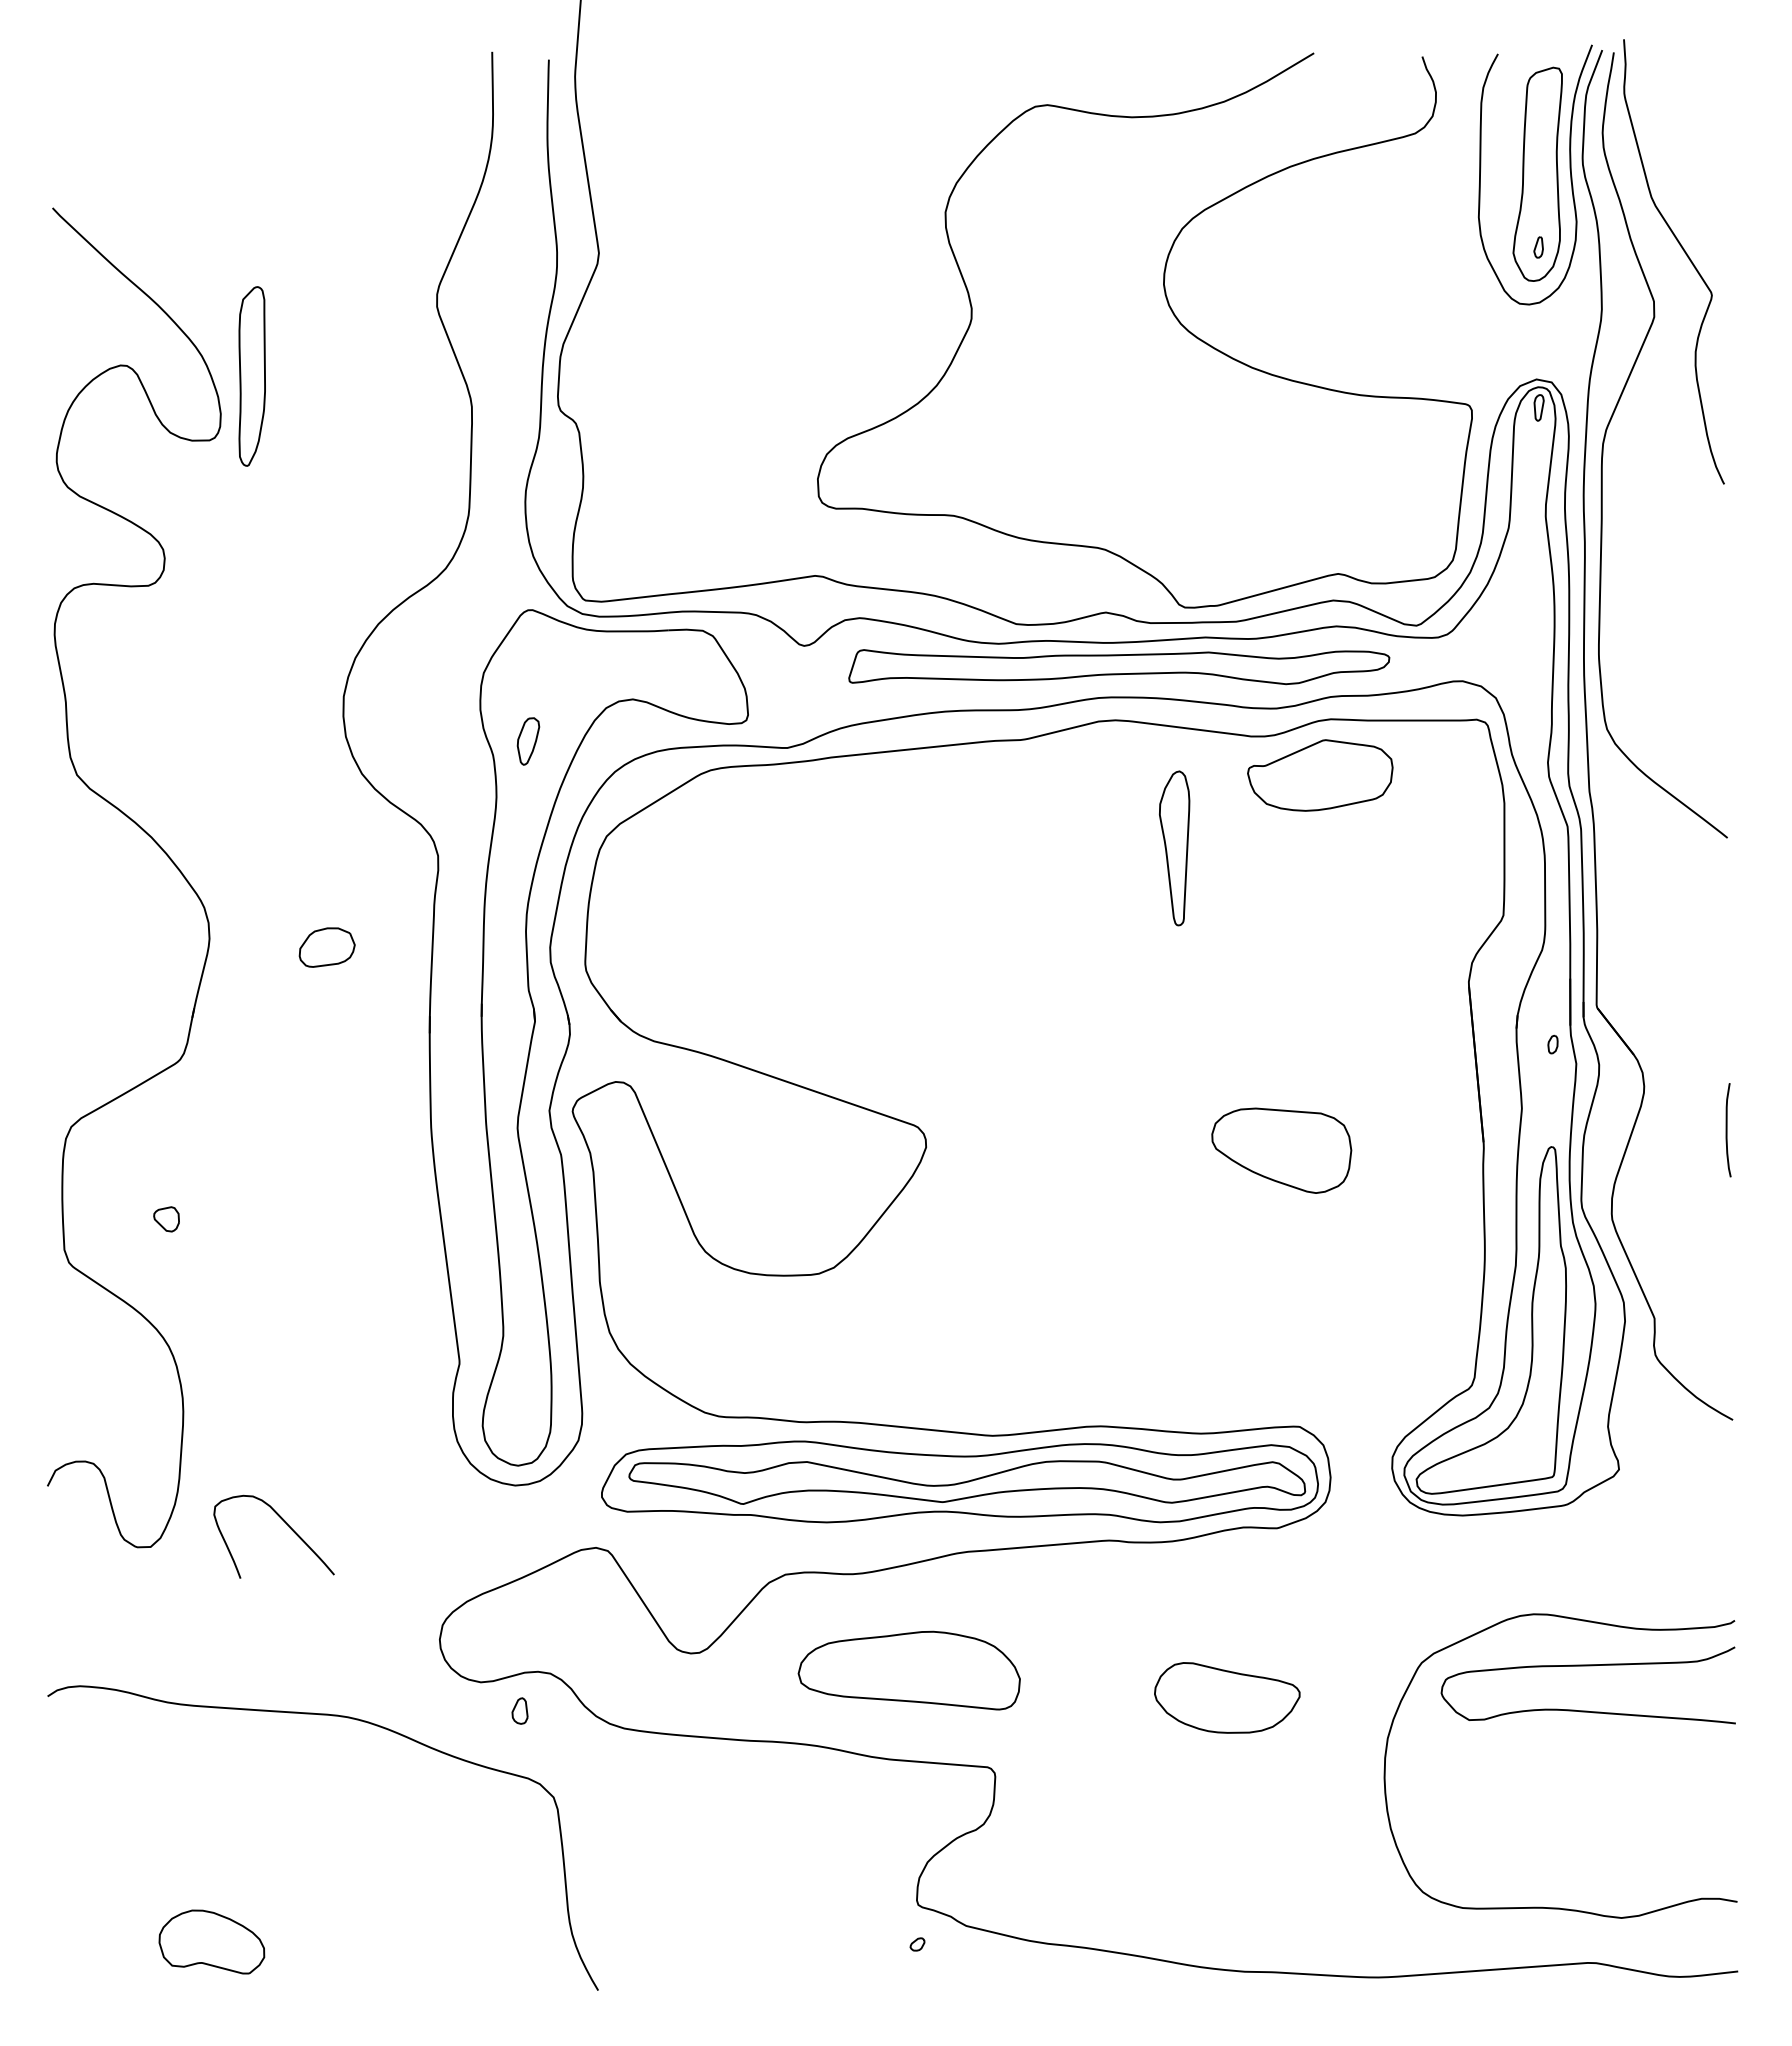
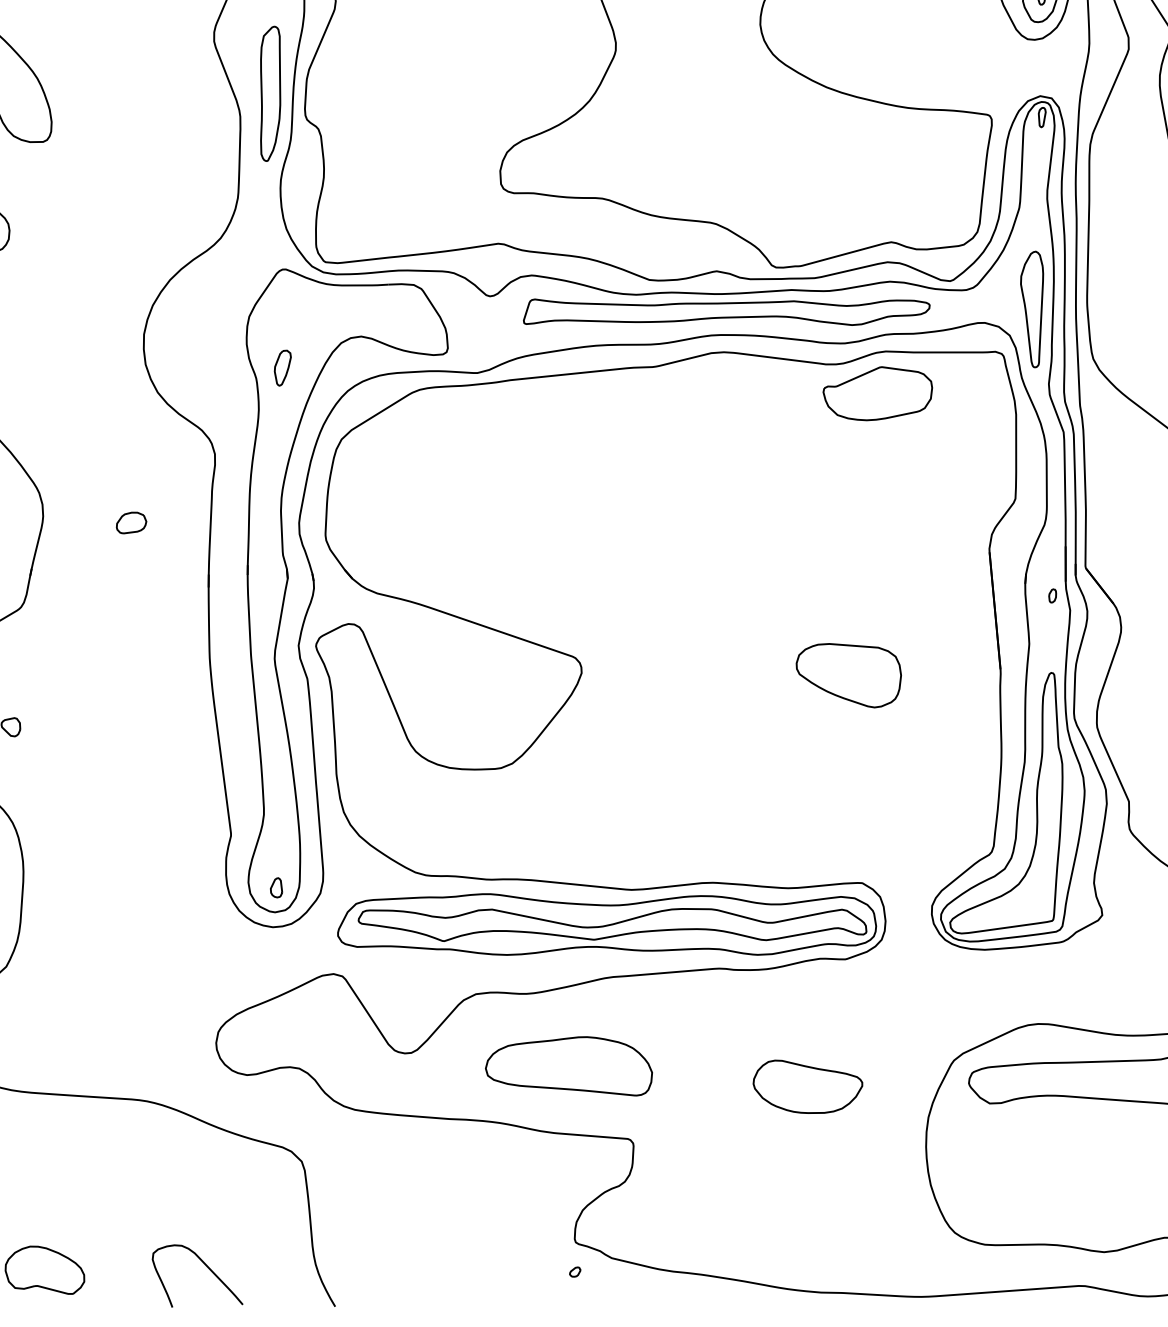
part: (251, 376) -> (270, 93), moved
part: (1174, 848) -> (1032, 309), moved
part: (326, 947) -> (131, 522), size x0.71
curve: (285, 1523) -> (206, 1266), moved
part: (519, 1710) -> (276, 887), moved

